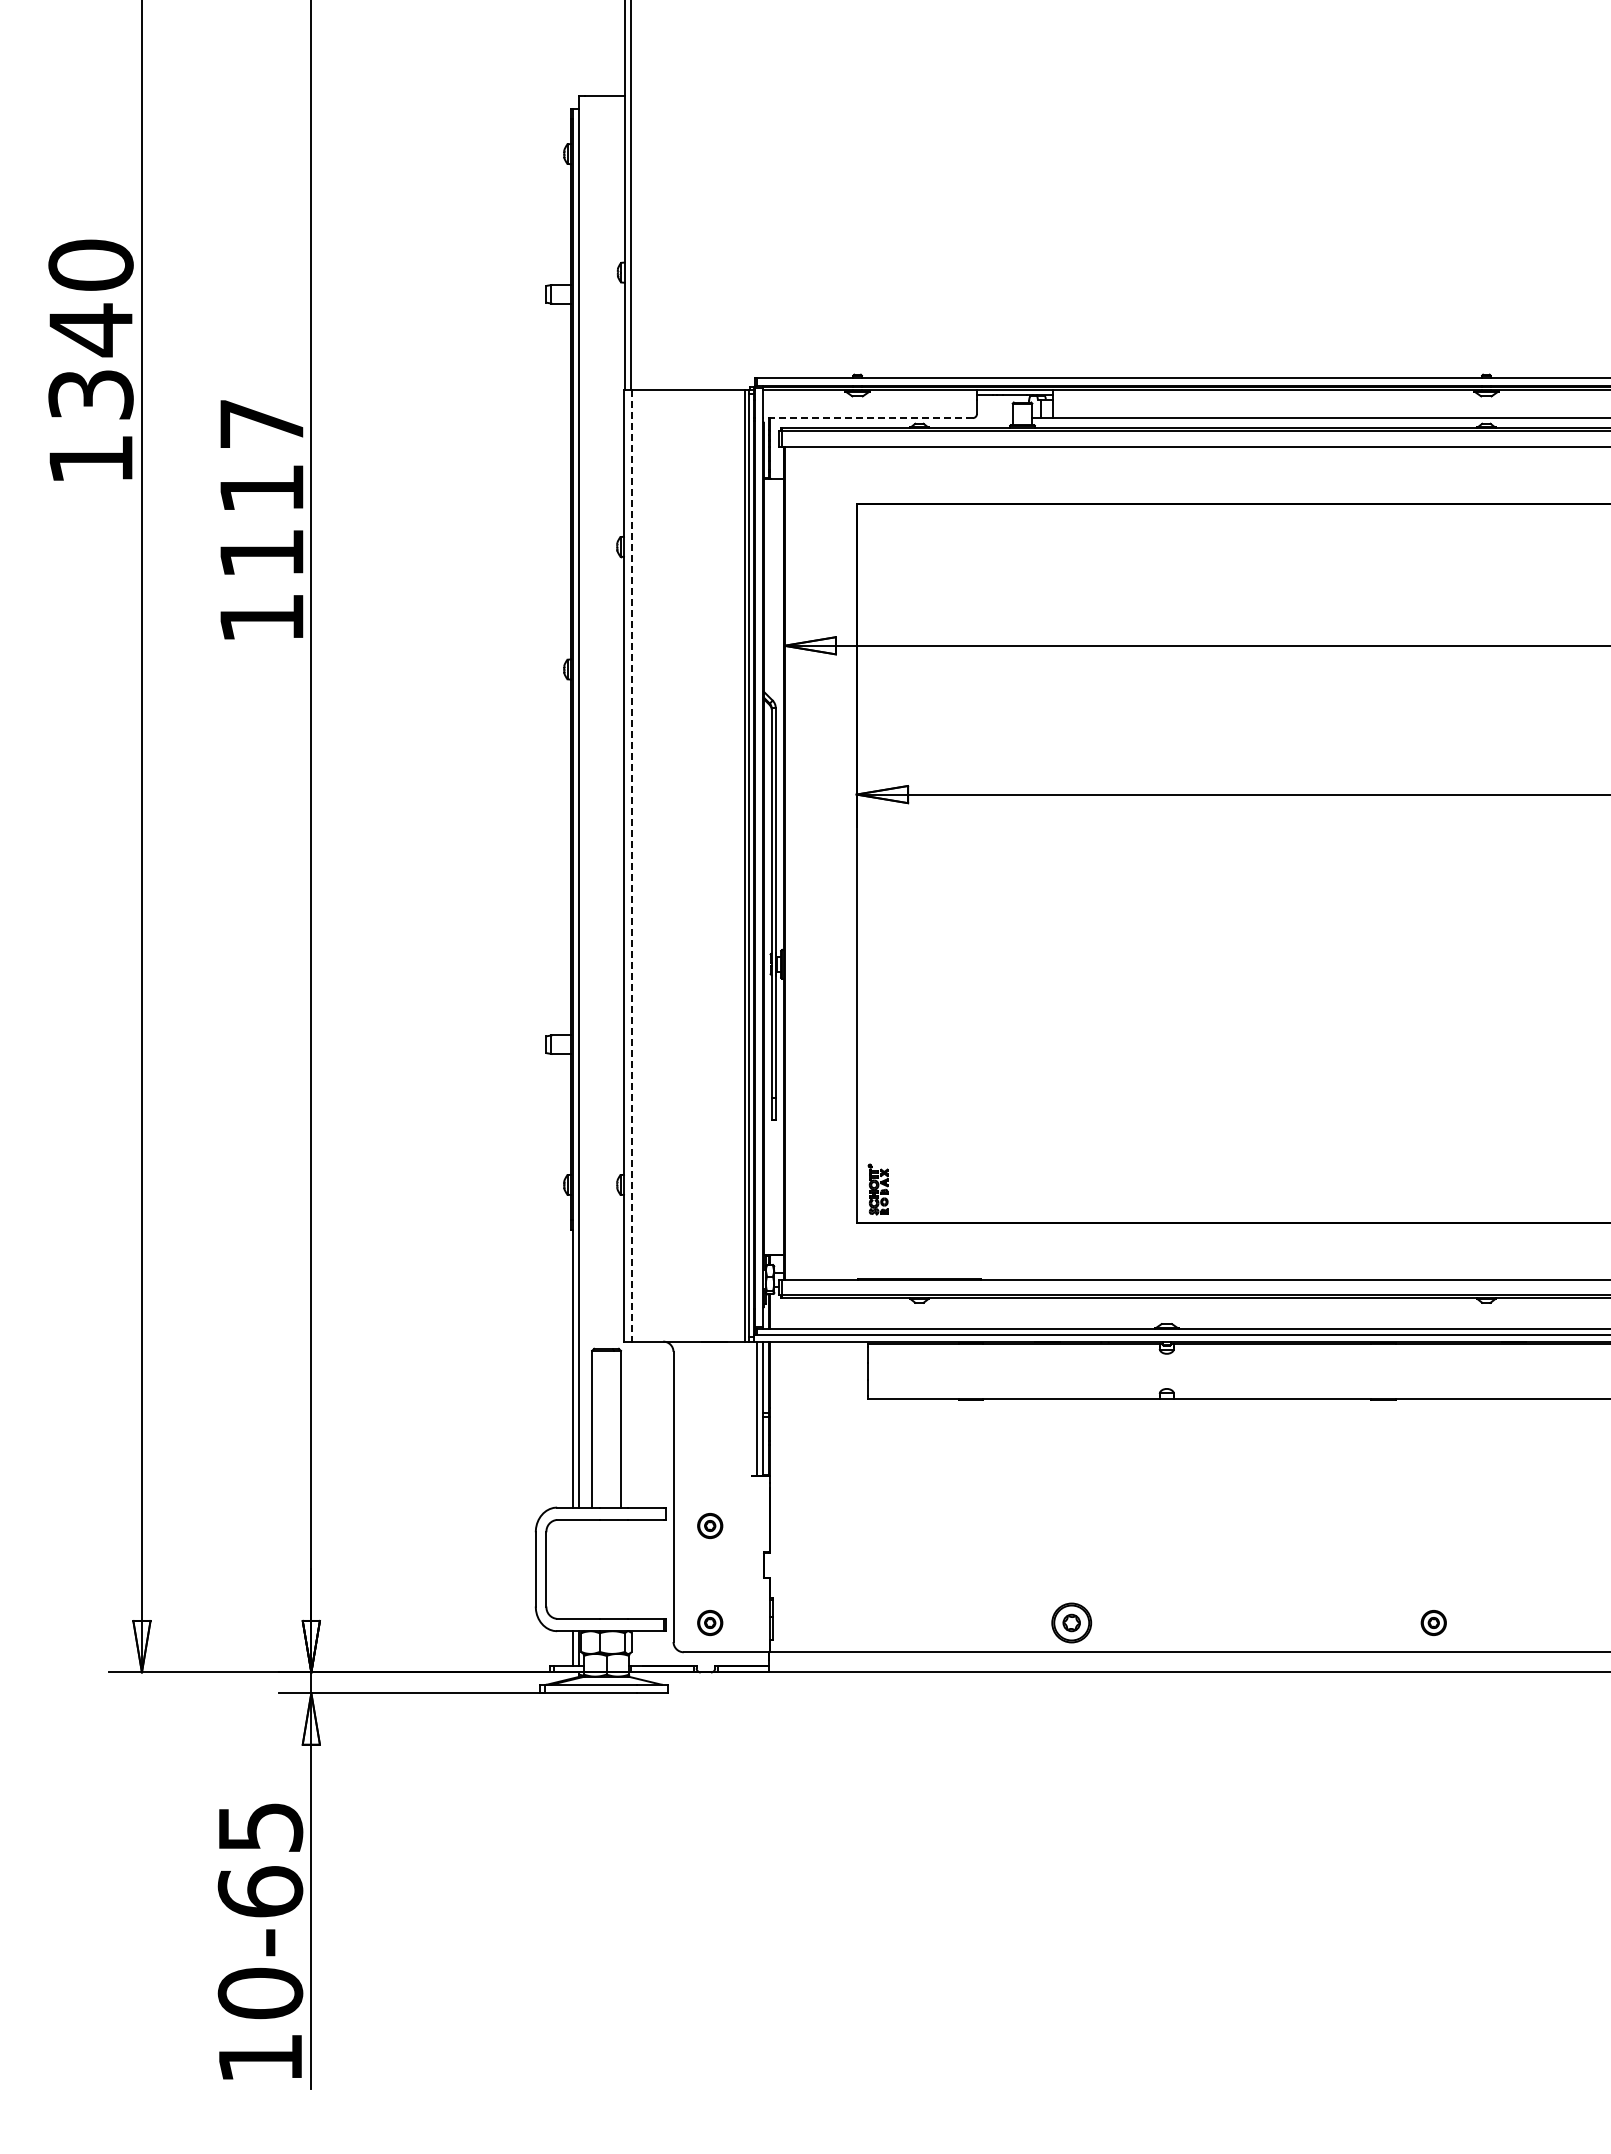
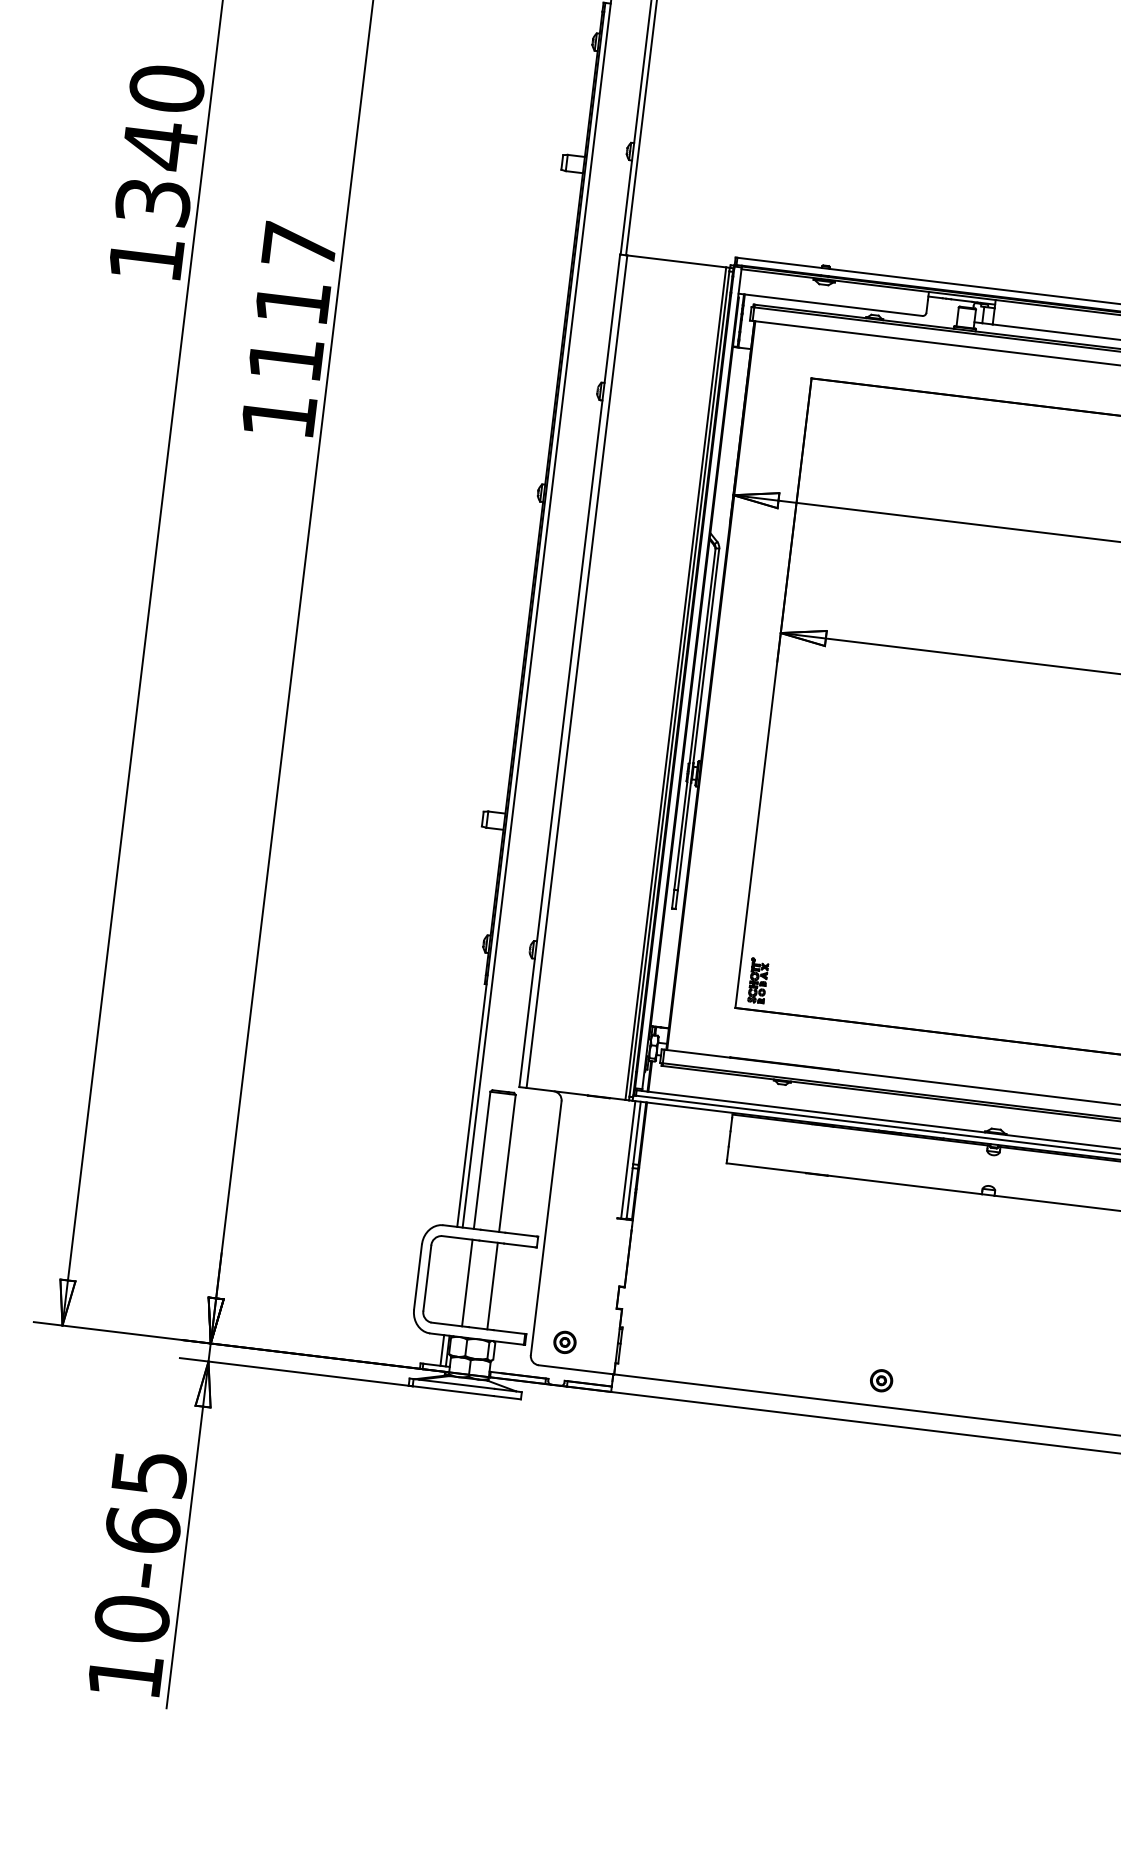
line: (867, 418) -> (830, 305), dashed -> solid
line: (632, 865) -> (577, 671), dashed -> solid
part: (710, 1526) -> (575, 1258), removed
line: (592, 1568) -> (467, 1282), added
line: (620, 1568) -> (492, 1285), added
part: (1072, 1622) -> (882, 1380), size x0.62

